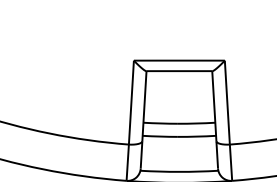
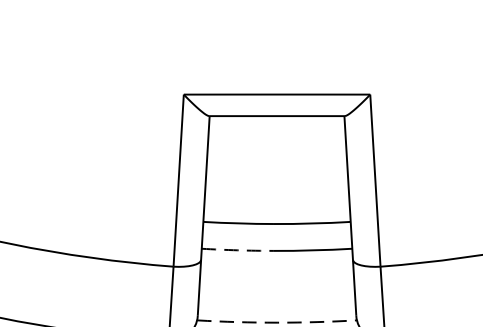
arc: (160, 136) -> (238, 250), solid -> dashed
arc: (179, 171) -> (277, 321), solid -> dashed

